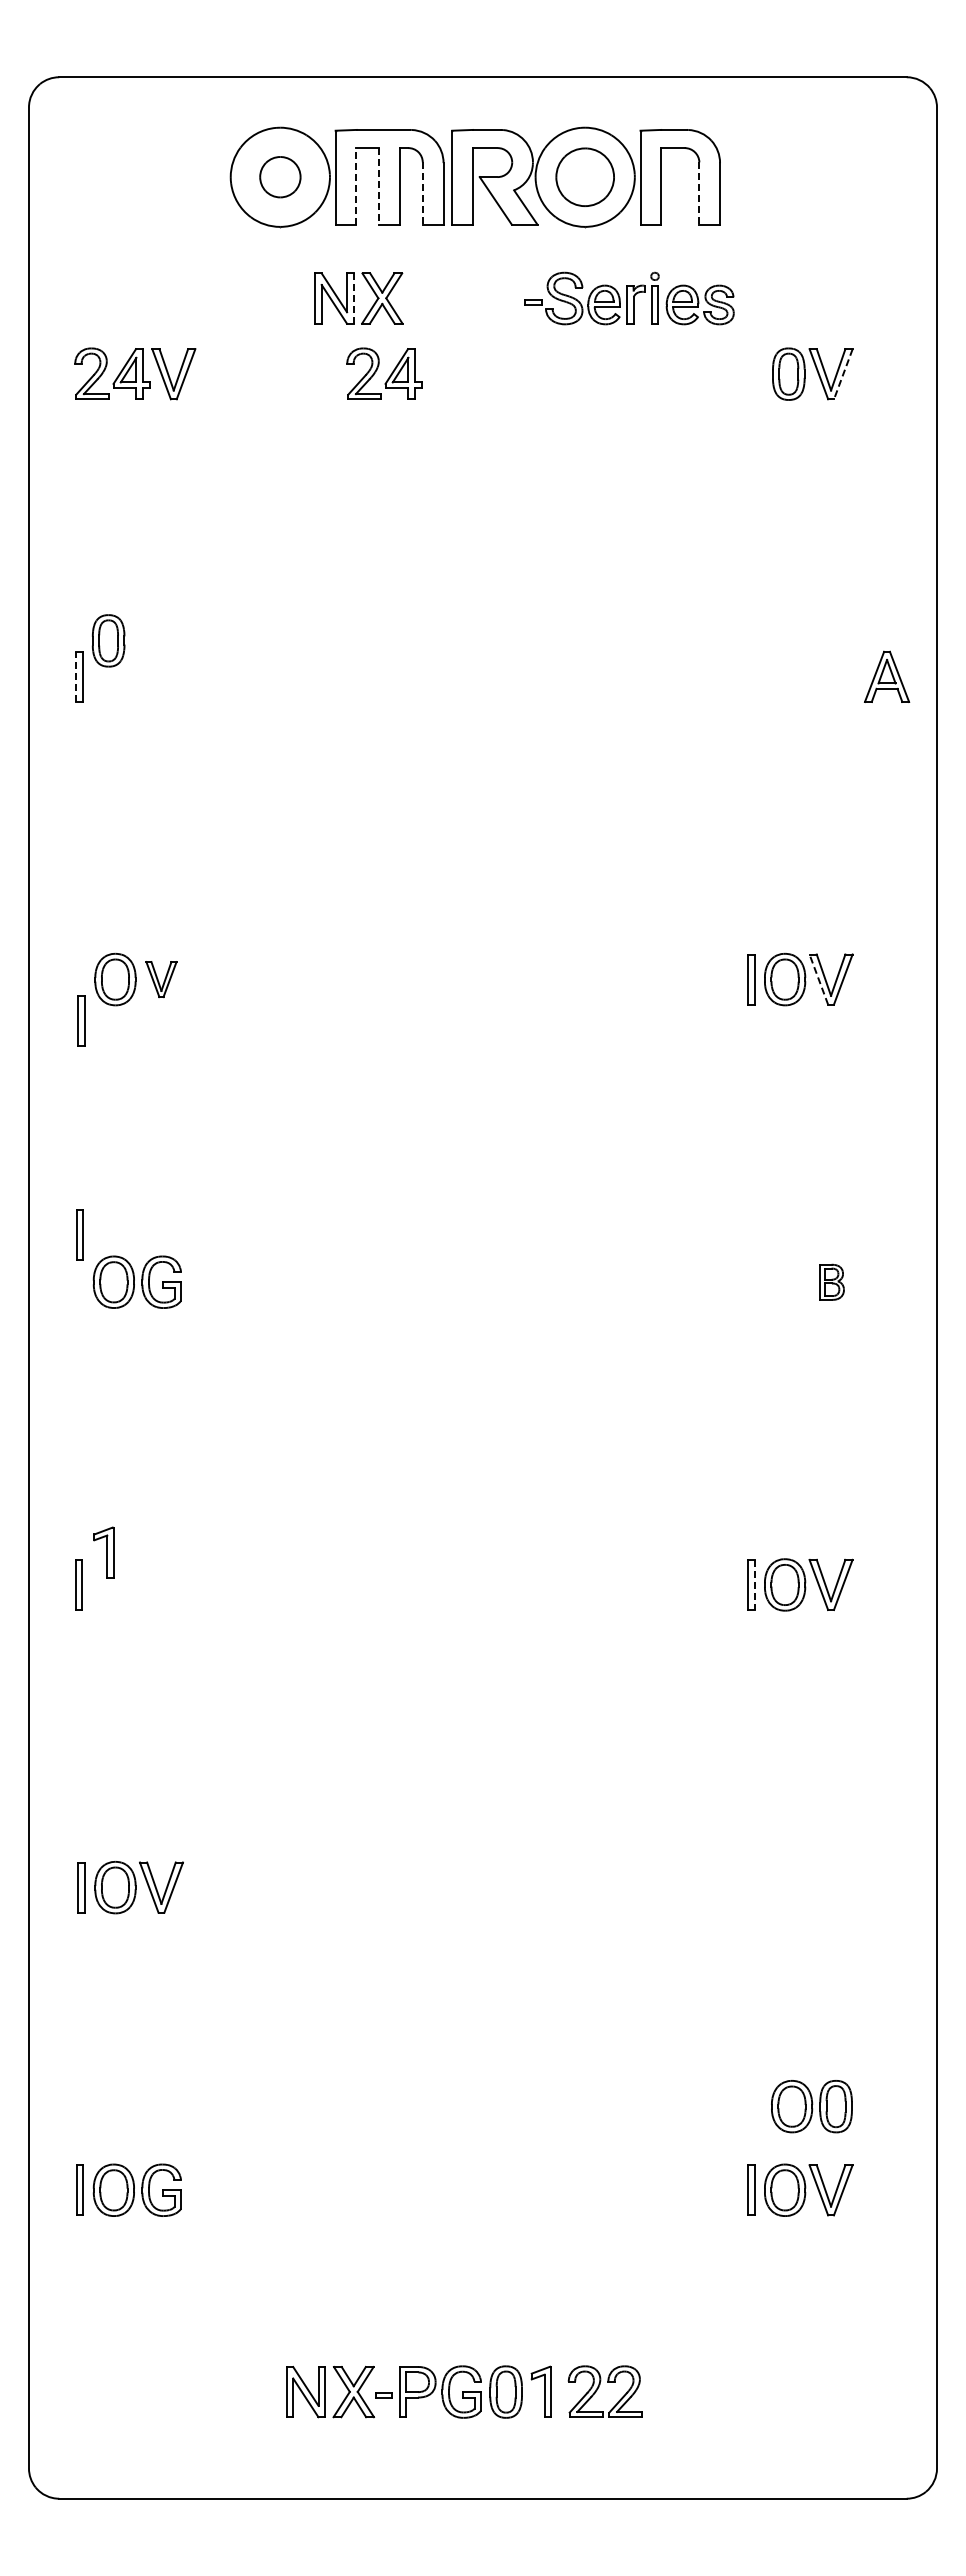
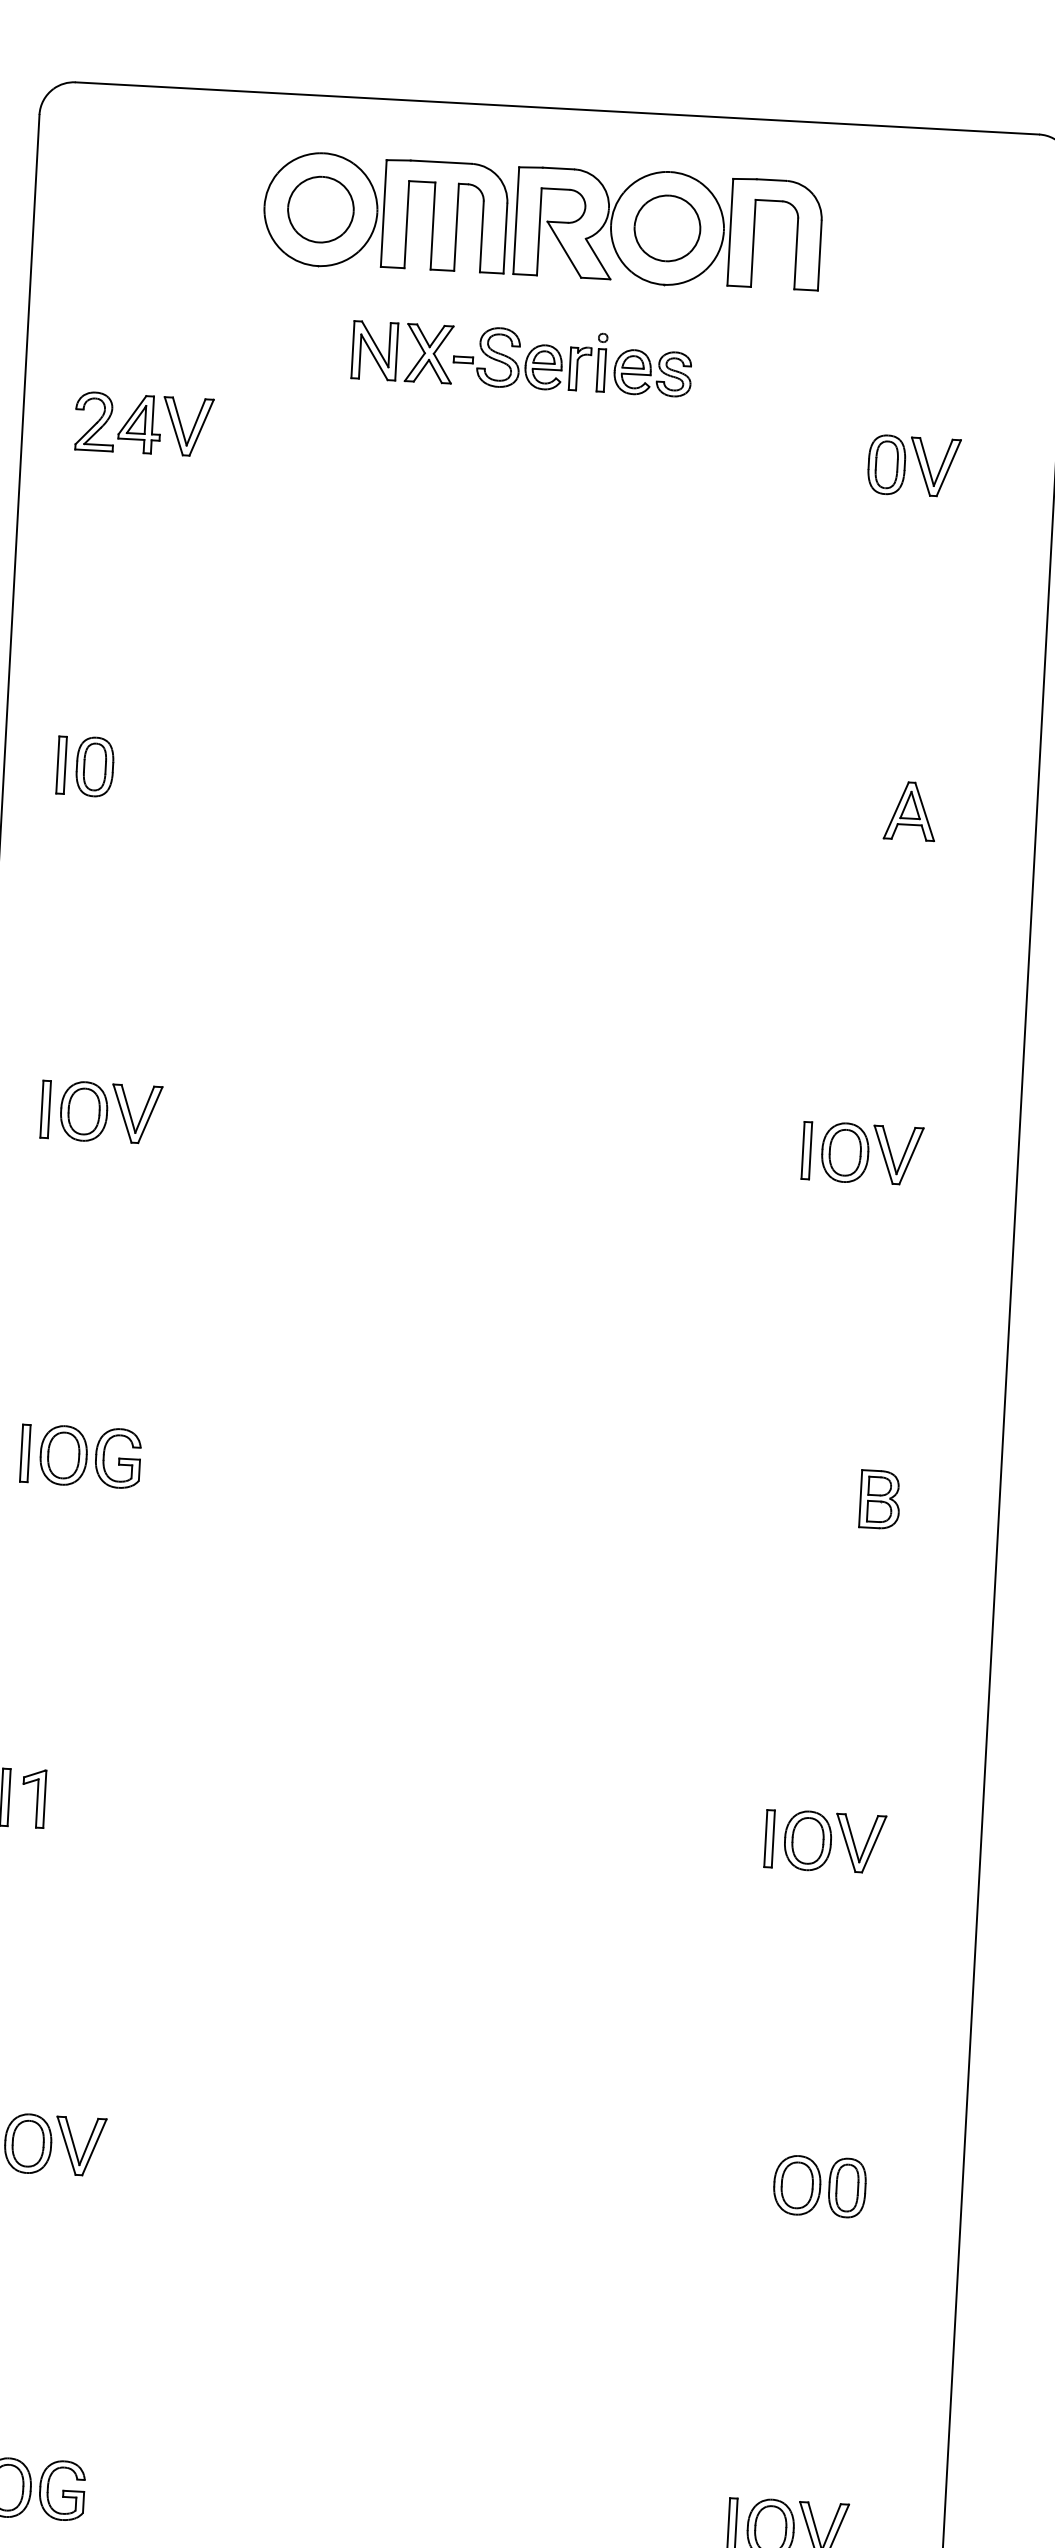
part: (280, 176) -> (321, 208), size x1.43
line: (356, 185) -> (406, 223), dashed -> solid
line: (379, 186) -> (433, 226), dashed -> solid
line: (422, 194) -> (481, 237), dashed -> solid
line: (699, 194) -> (796, 255), dashed -> solid
part: (629, 298) -> (572, 361), moved
line: (353, 299) -> (396, 353), dashed -> solid
part: (384, 373) -> (427, 439), removed
line: (843, 374) -> (948, 468), dashed -> solid
part: (108, 640) -> (94, 766), moved
line: (75, 676) -> (57, 764), dashed -> solid
part: (887, 676) -> (911, 810), moved
part: (161, 979) -> (136, 1114), size x1.43
line: (818, 979) -> (883, 1154), dashed -> solid
part: (81, 1020) -> (45, 1109), moved
part: (79, 1234) -> (24, 1452), moved
part: (831, 1282) -> (879, 1499), size x1.43
part: (103, 1552) -> (33, 1798), moved
line: (754, 1585) -> (773, 1839), dashed -> solid
part: (811, 2106) -> (819, 2186), moved

